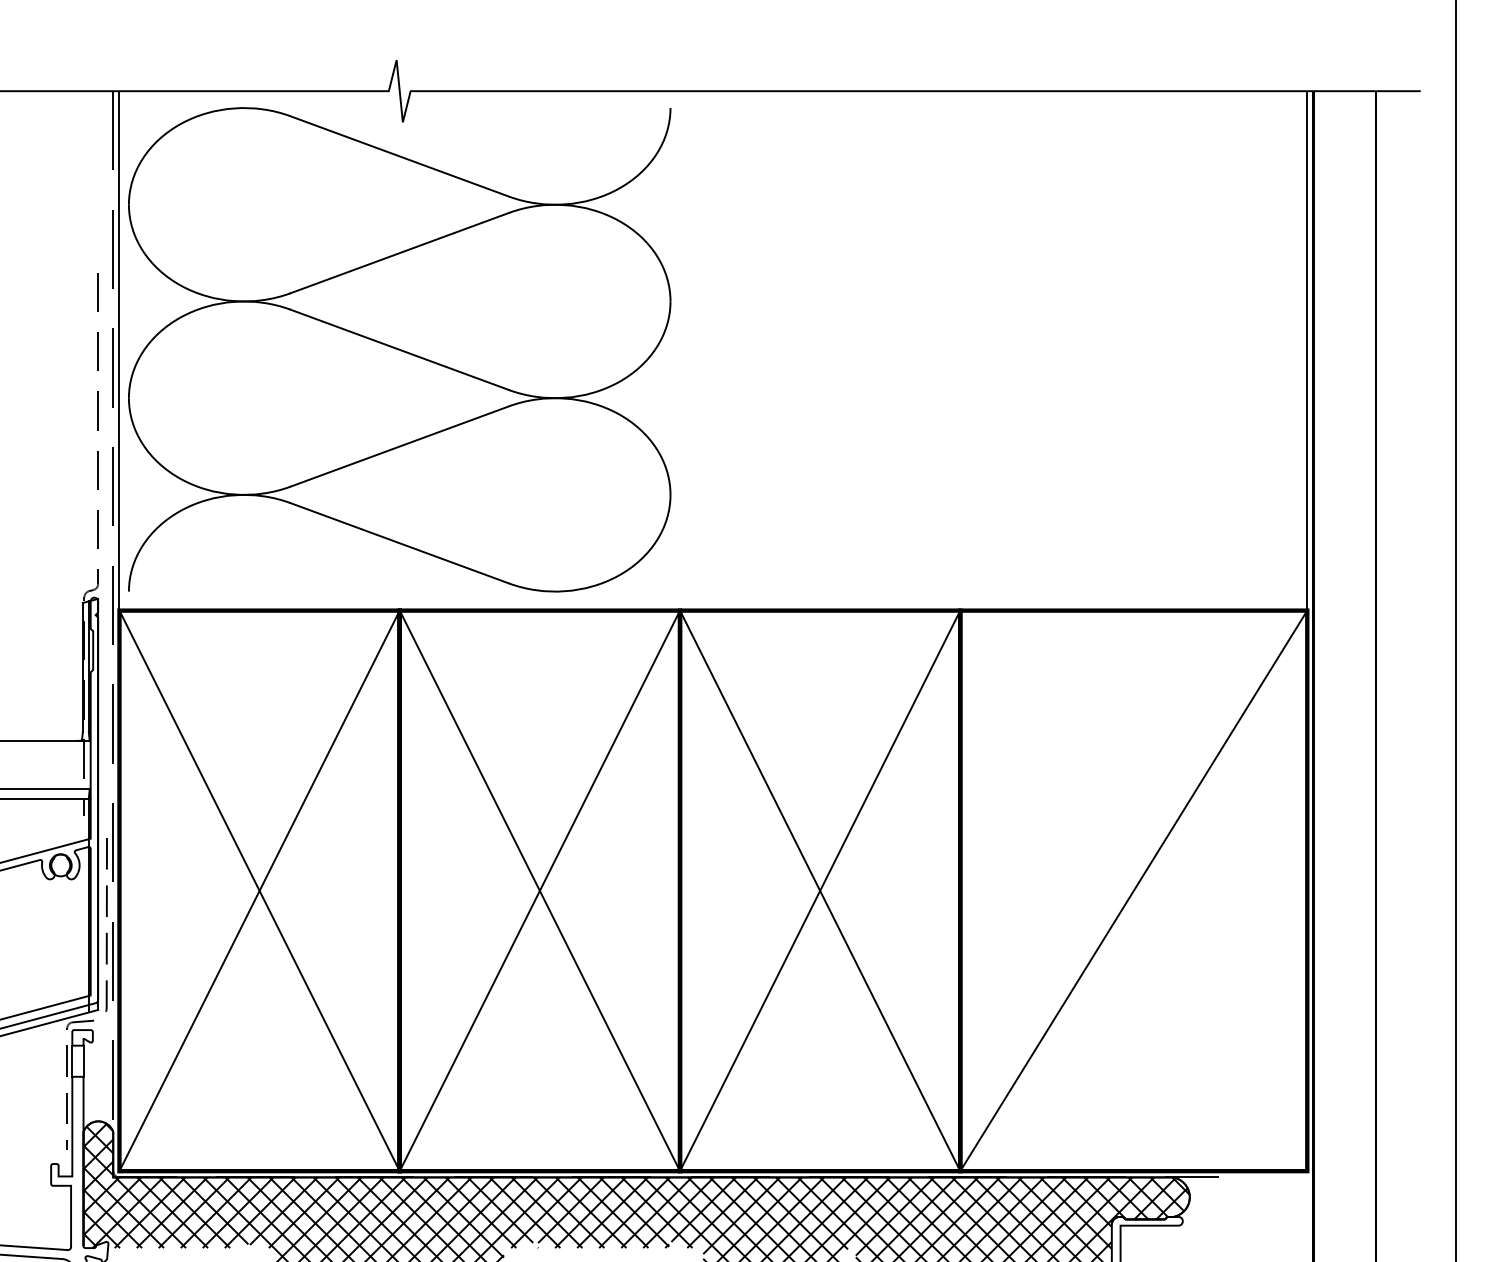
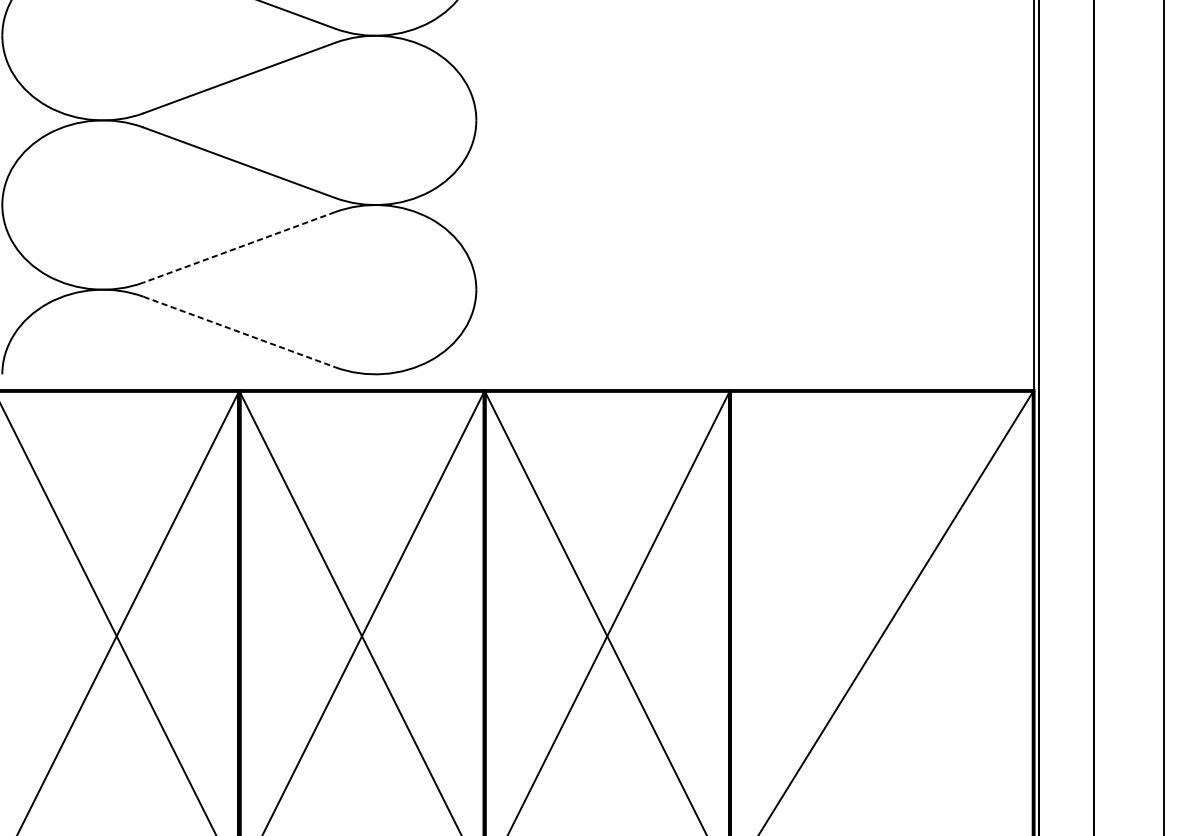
line: (399, 446) -> (239, 247), solid -> dashed
line: (399, 543) -> (239, 332), solid -> dashed

